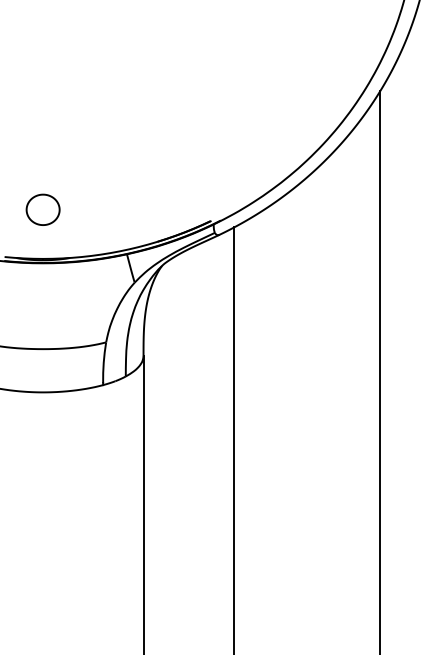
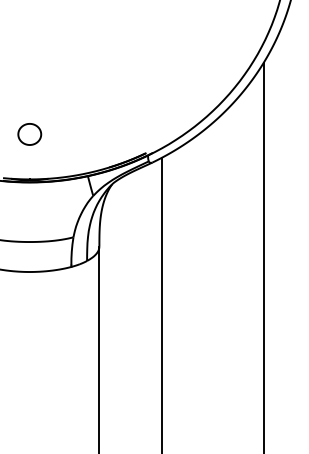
part: (42, 209) -> (29, 134), moved

